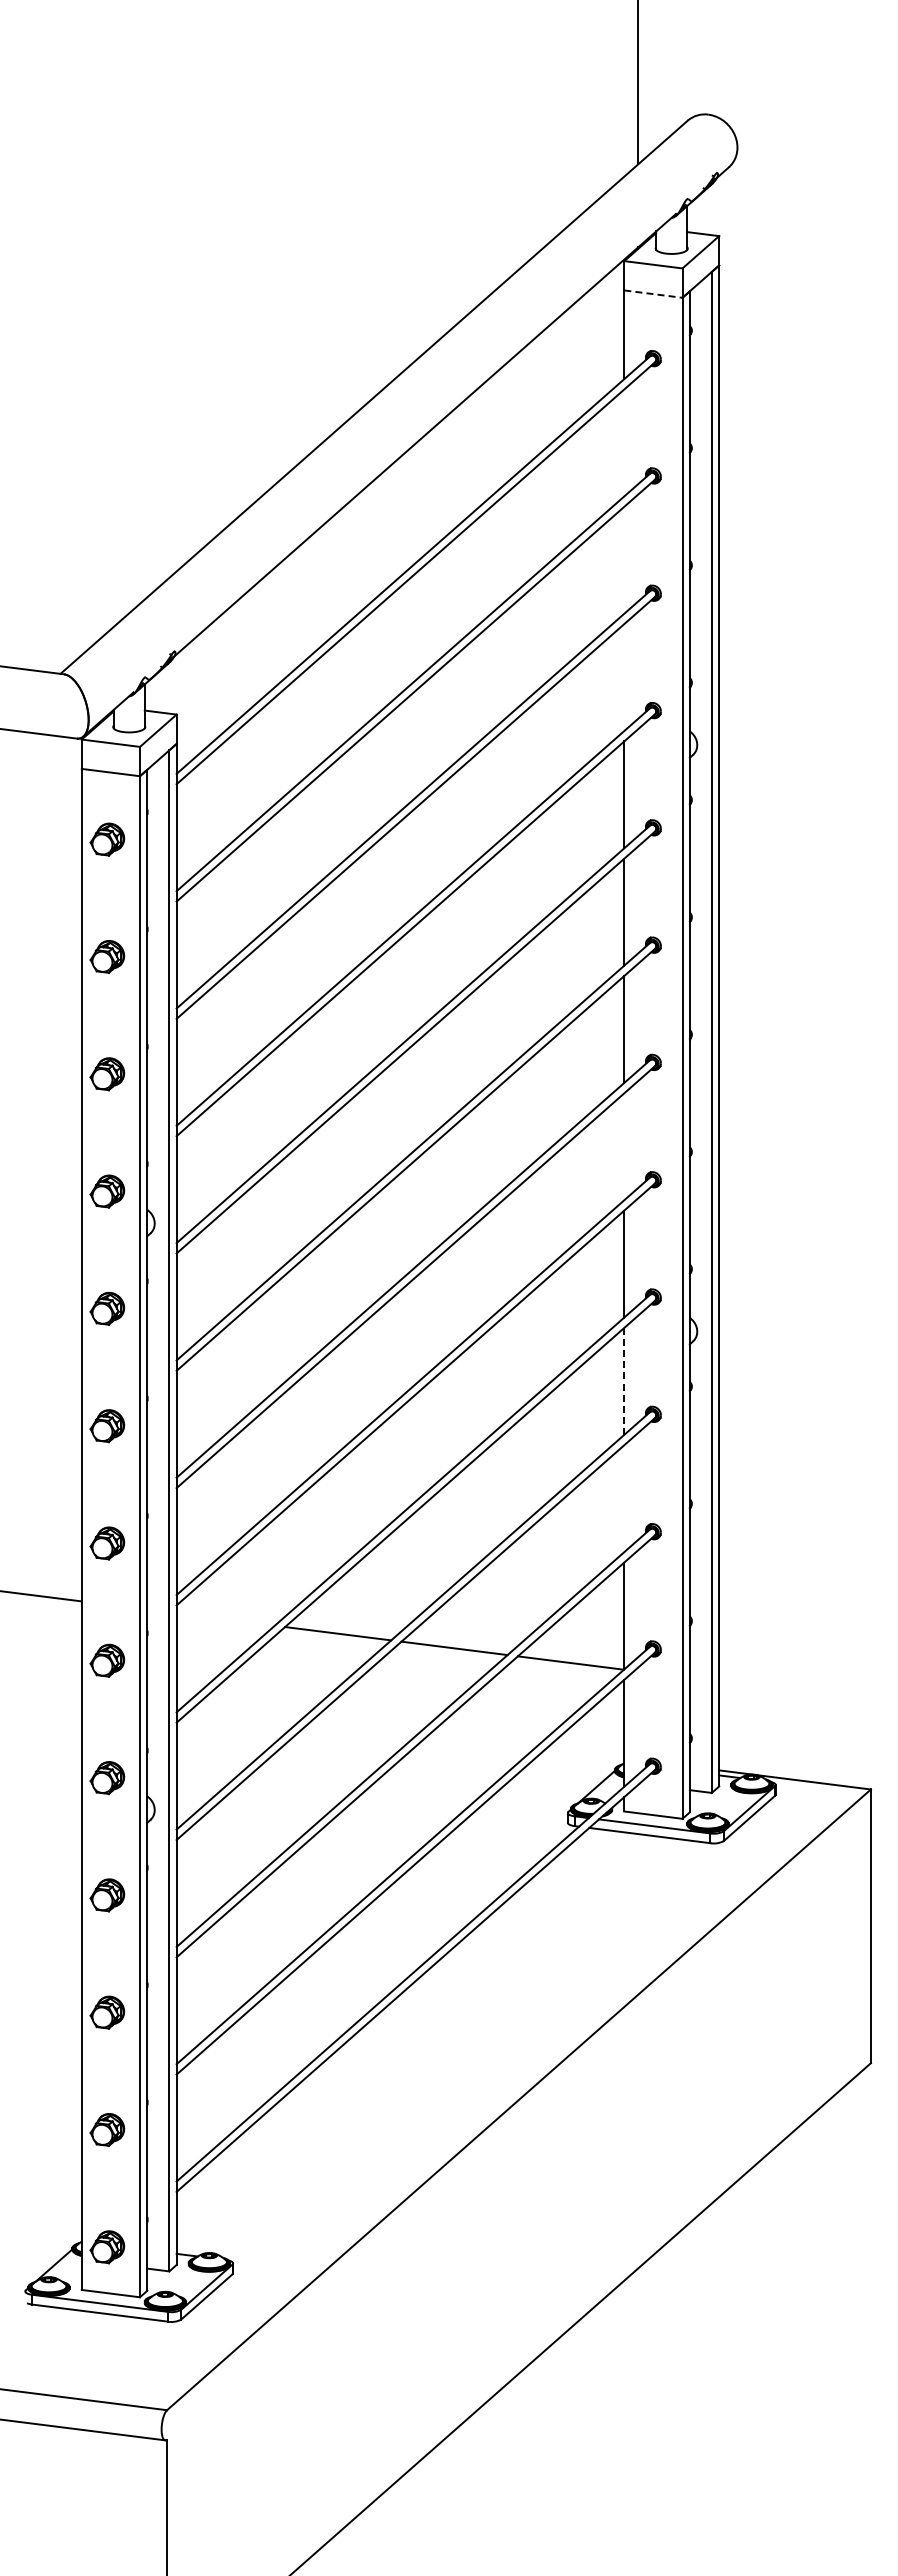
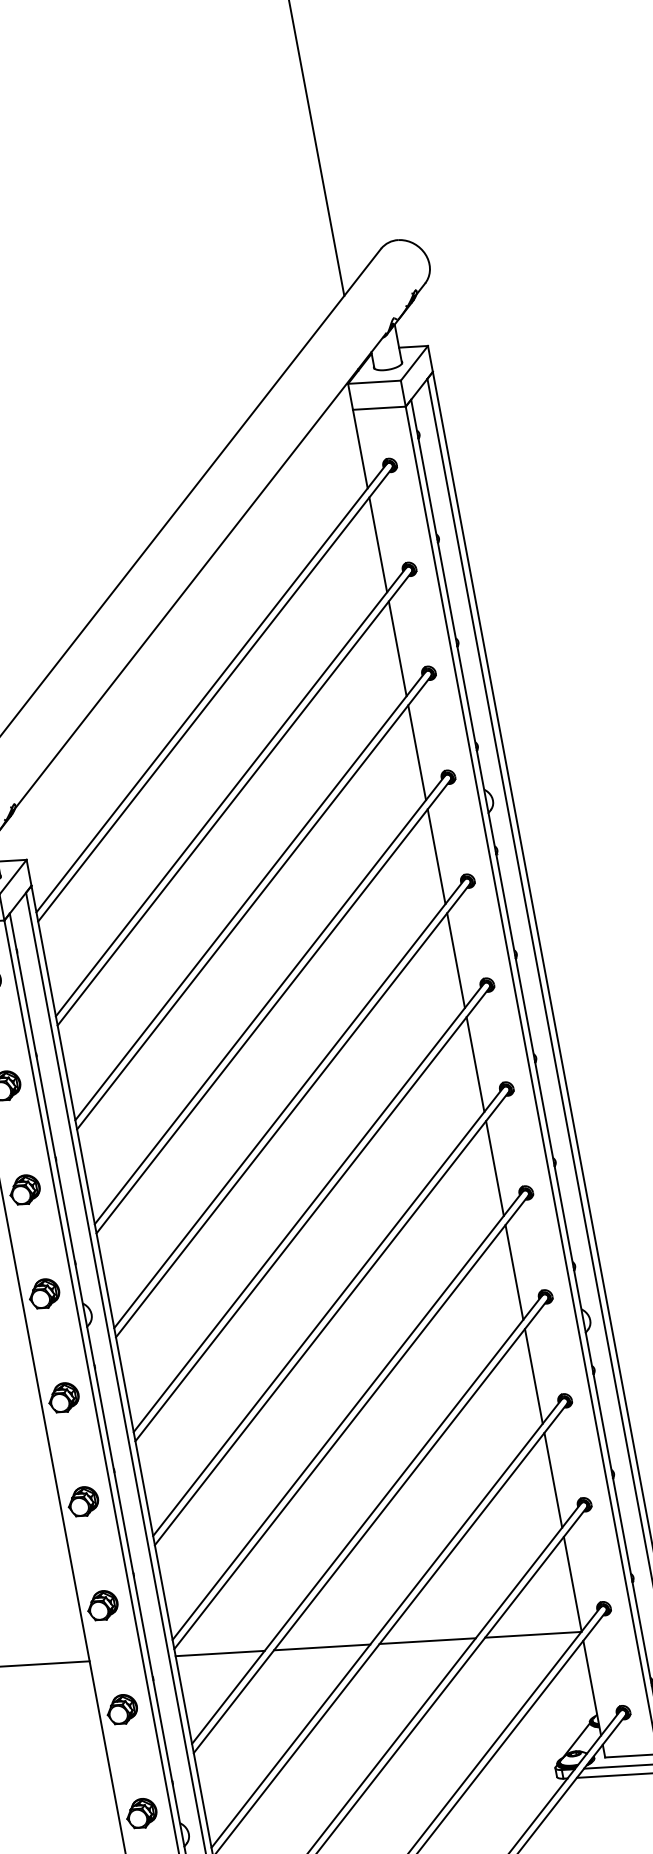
line: (653, 294) -> (379, 408), dashed -> solid
line: (624, 442) -> (378, 544), added
line: (624, 559) -> (397, 648), added
line: (624, 677) -> (417, 752), added
line: (624, 1146) -> (495, 1168), added
line: (624, 1381) -> (534, 1376), dashed -> solid
line: (624, 1498) -> (553, 1480), added
line: (225, 1619) -> (219, 1653), added

